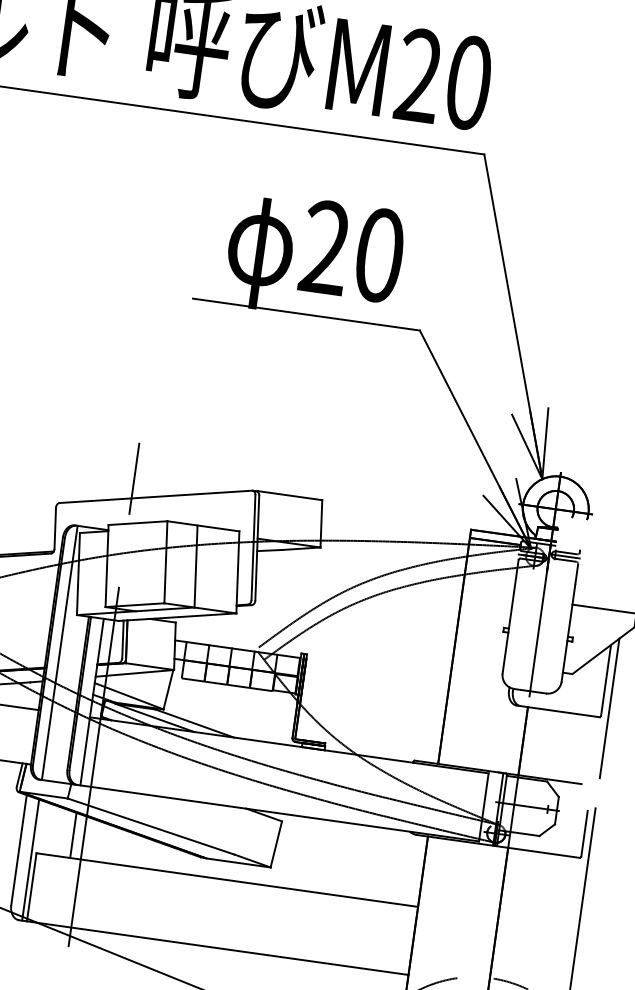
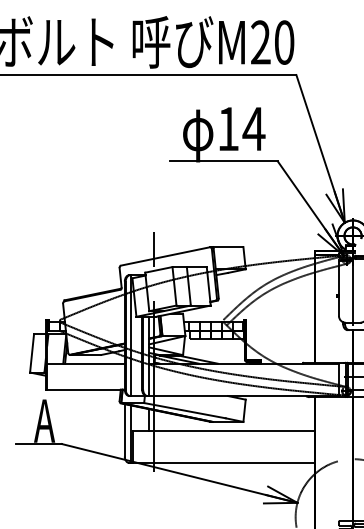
text: (353, 250) -> (241, 128), 20 -> 14

